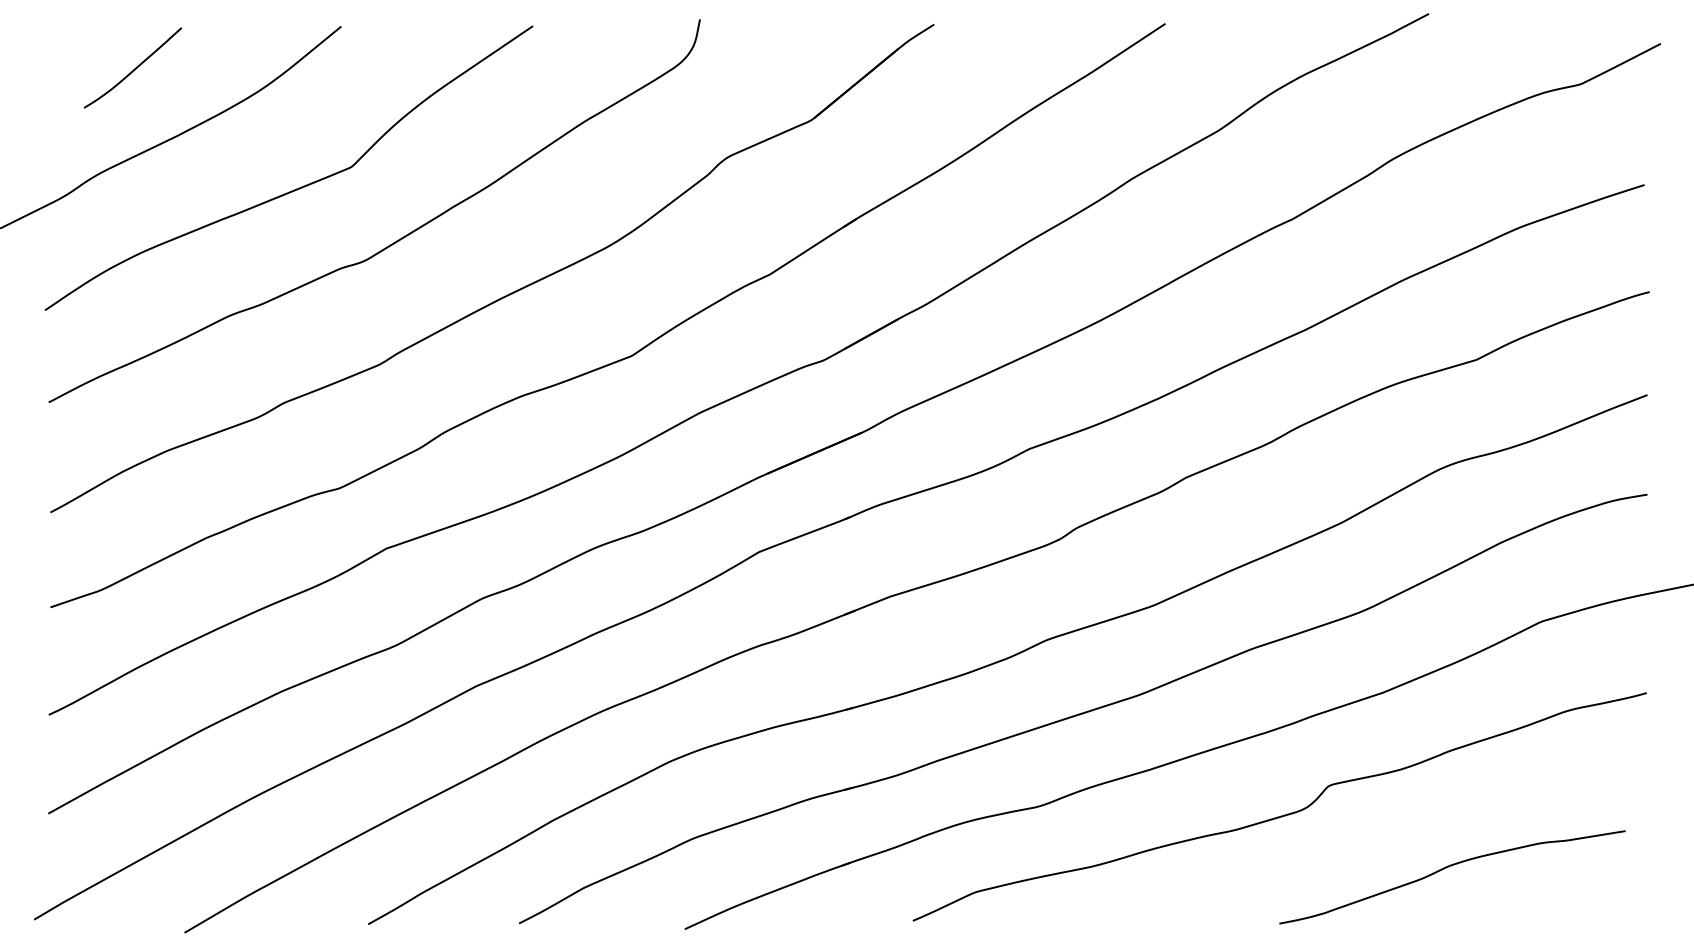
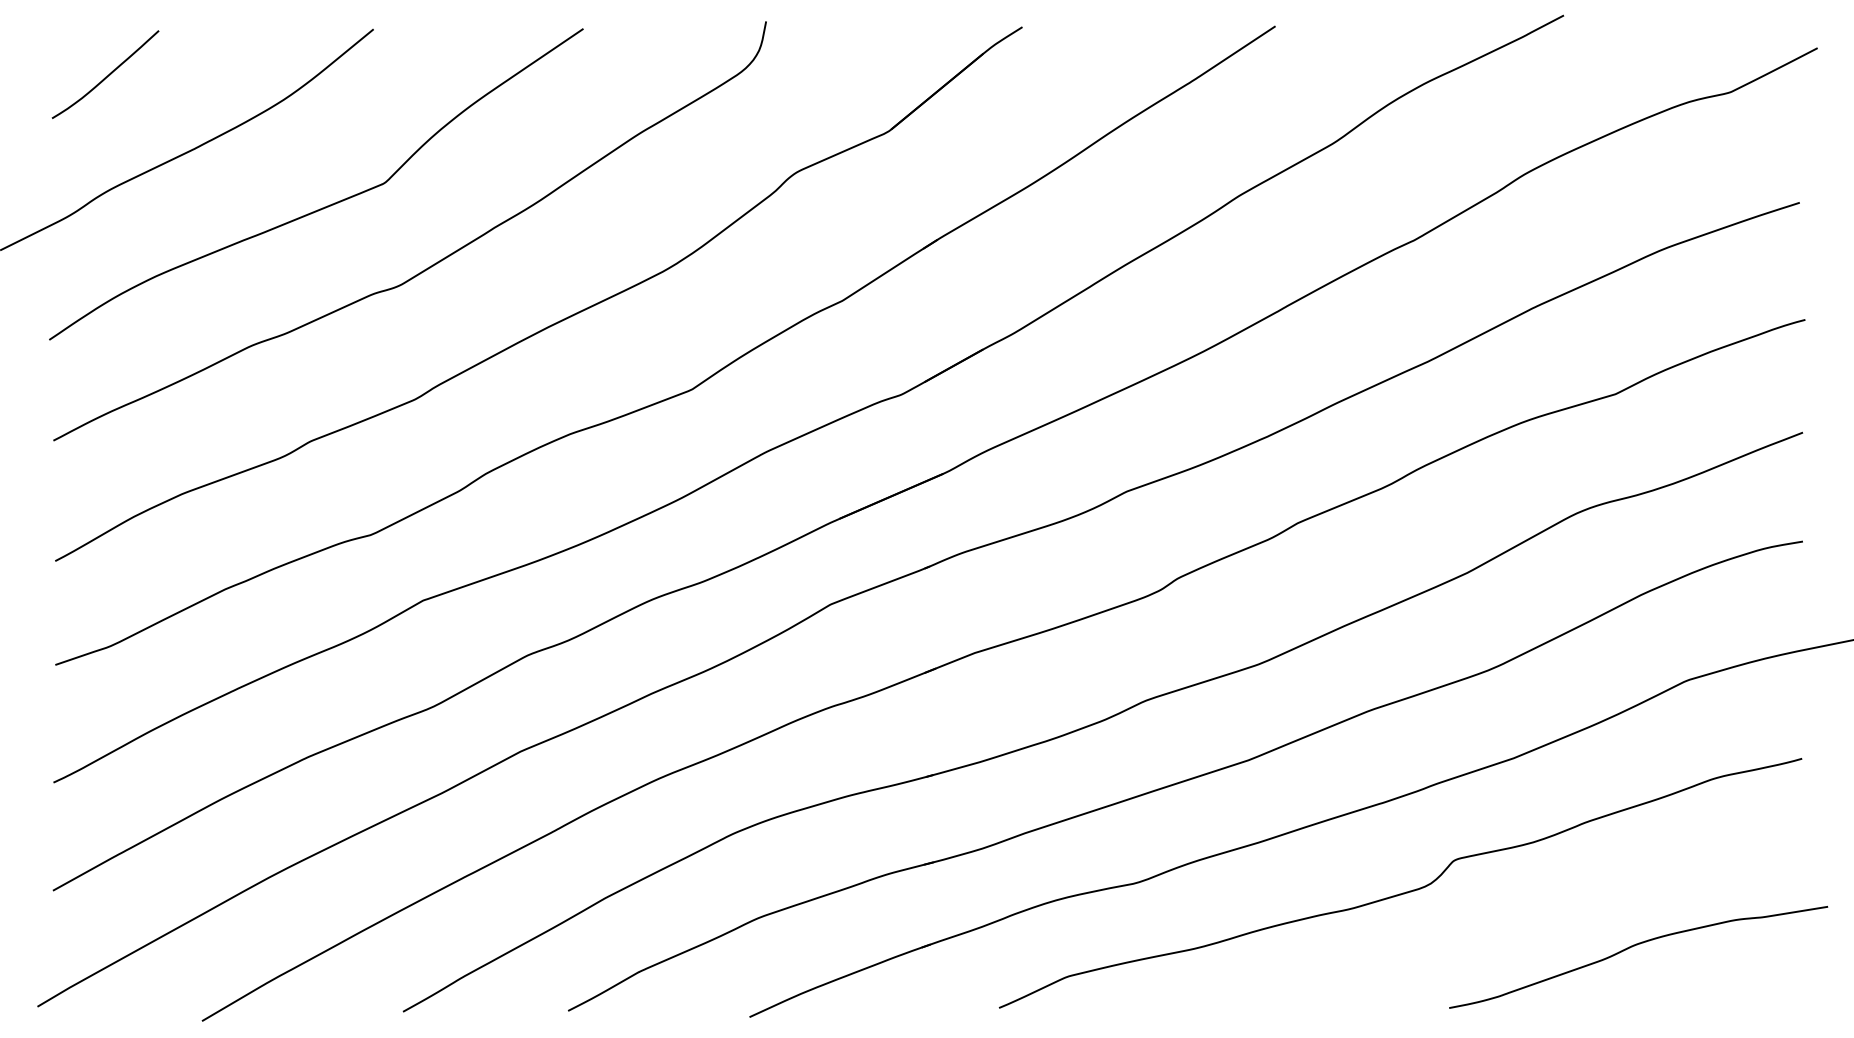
curve: (132, 69) -> (105, 76), moved
curve: (1446, 868) -> (1632, 947), moved

